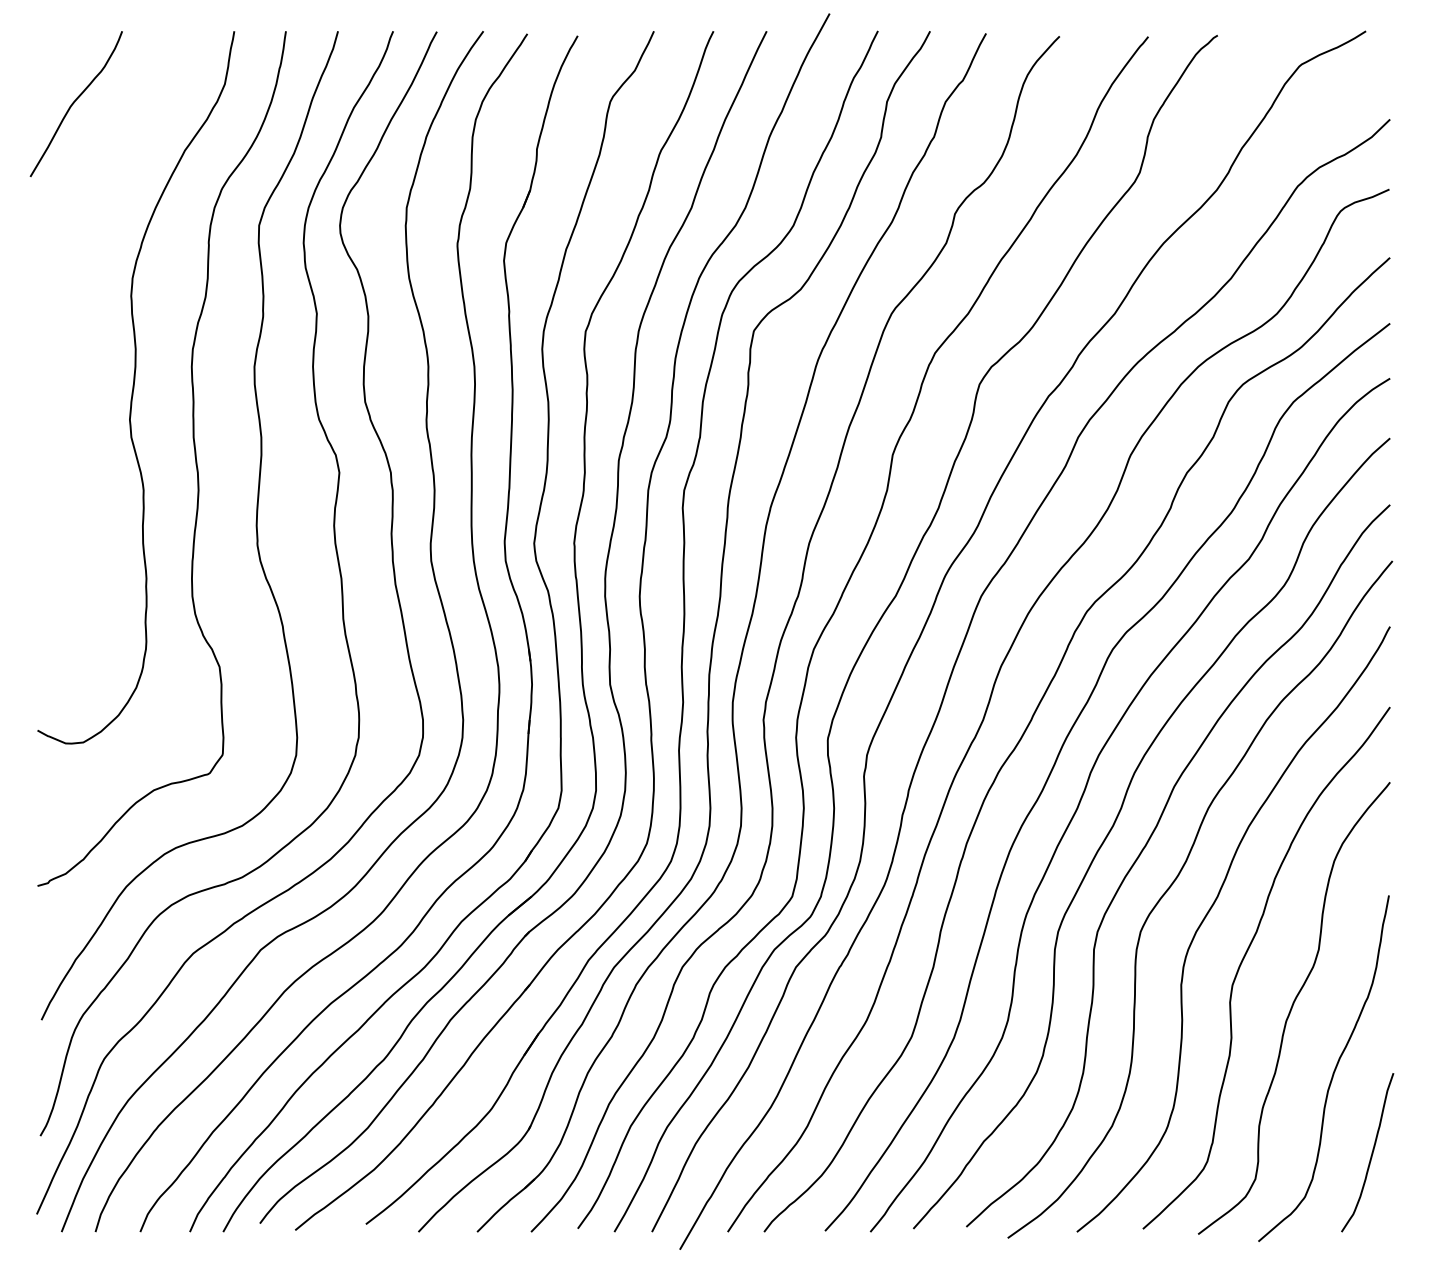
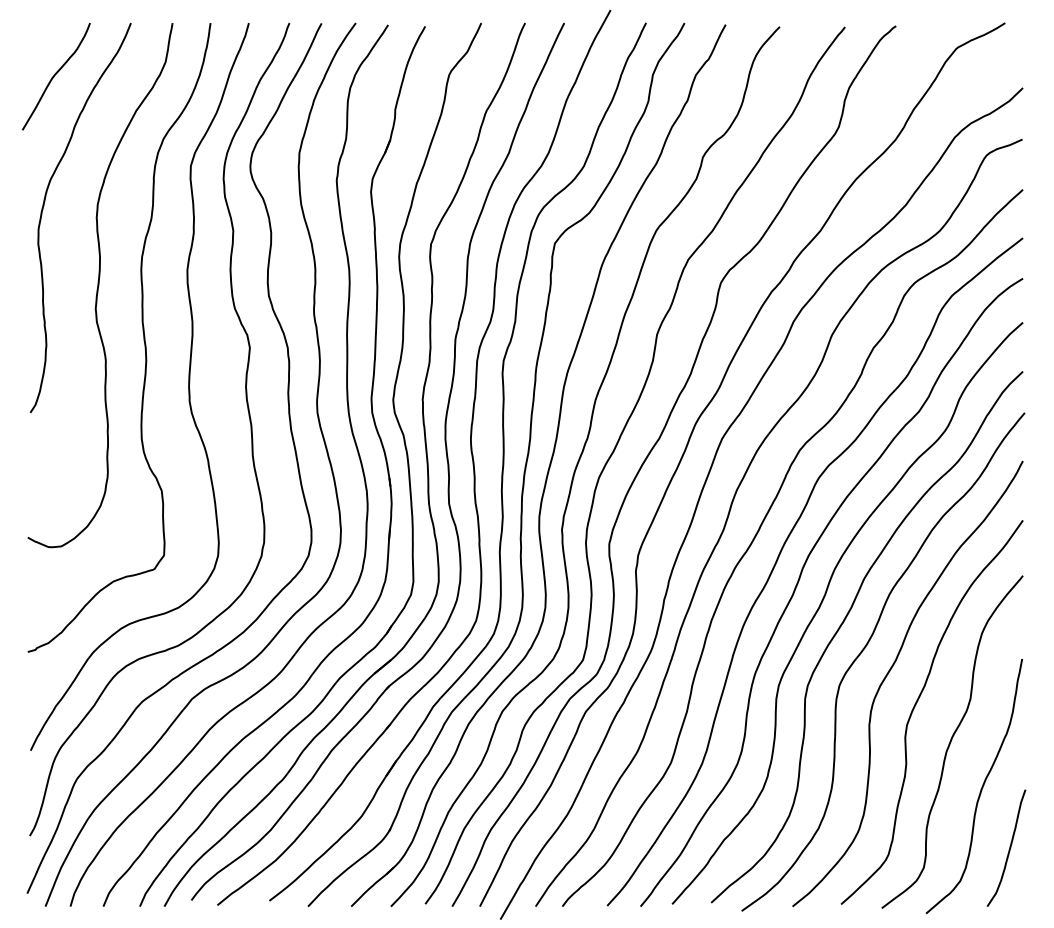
curve: (58, 285) -> (43, 210), added

